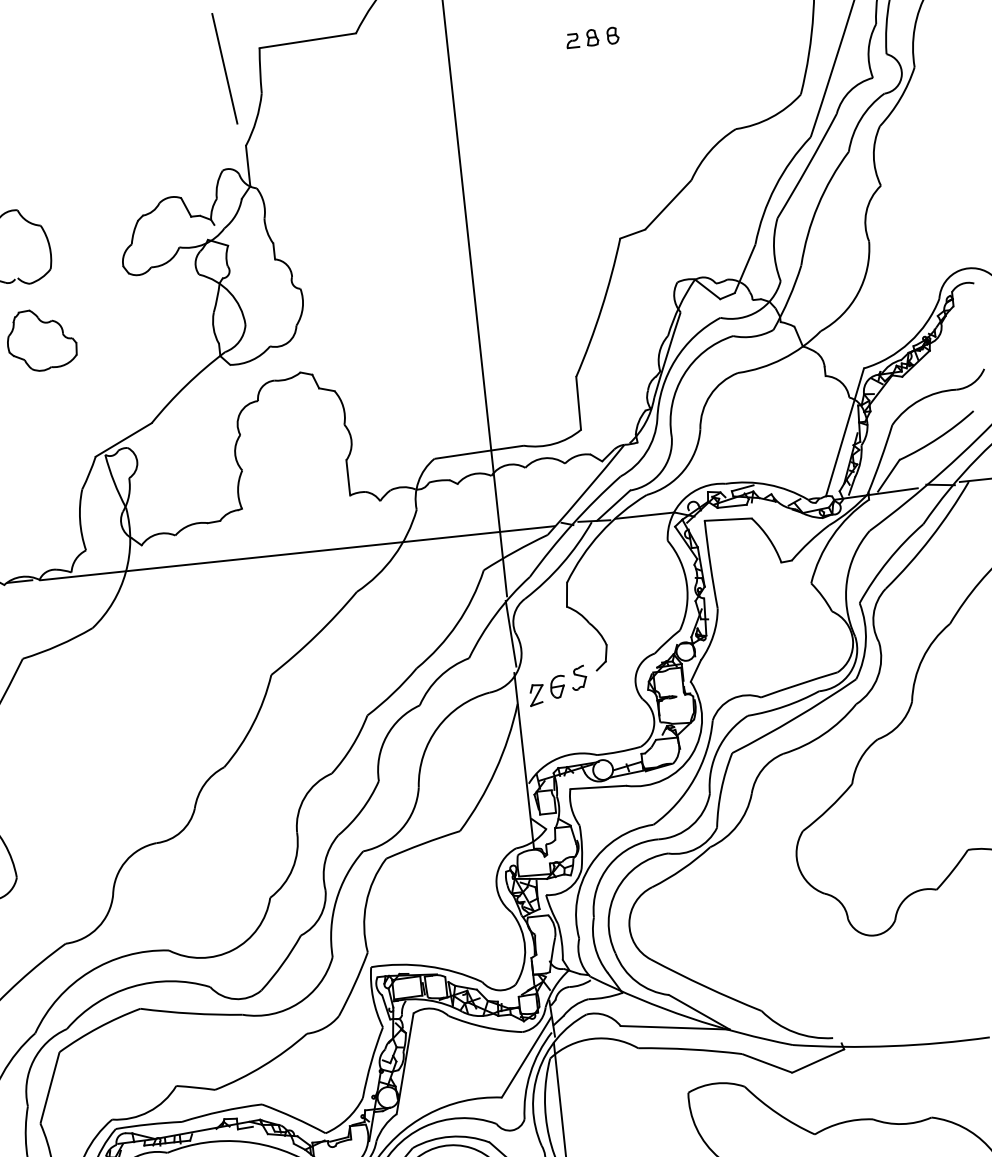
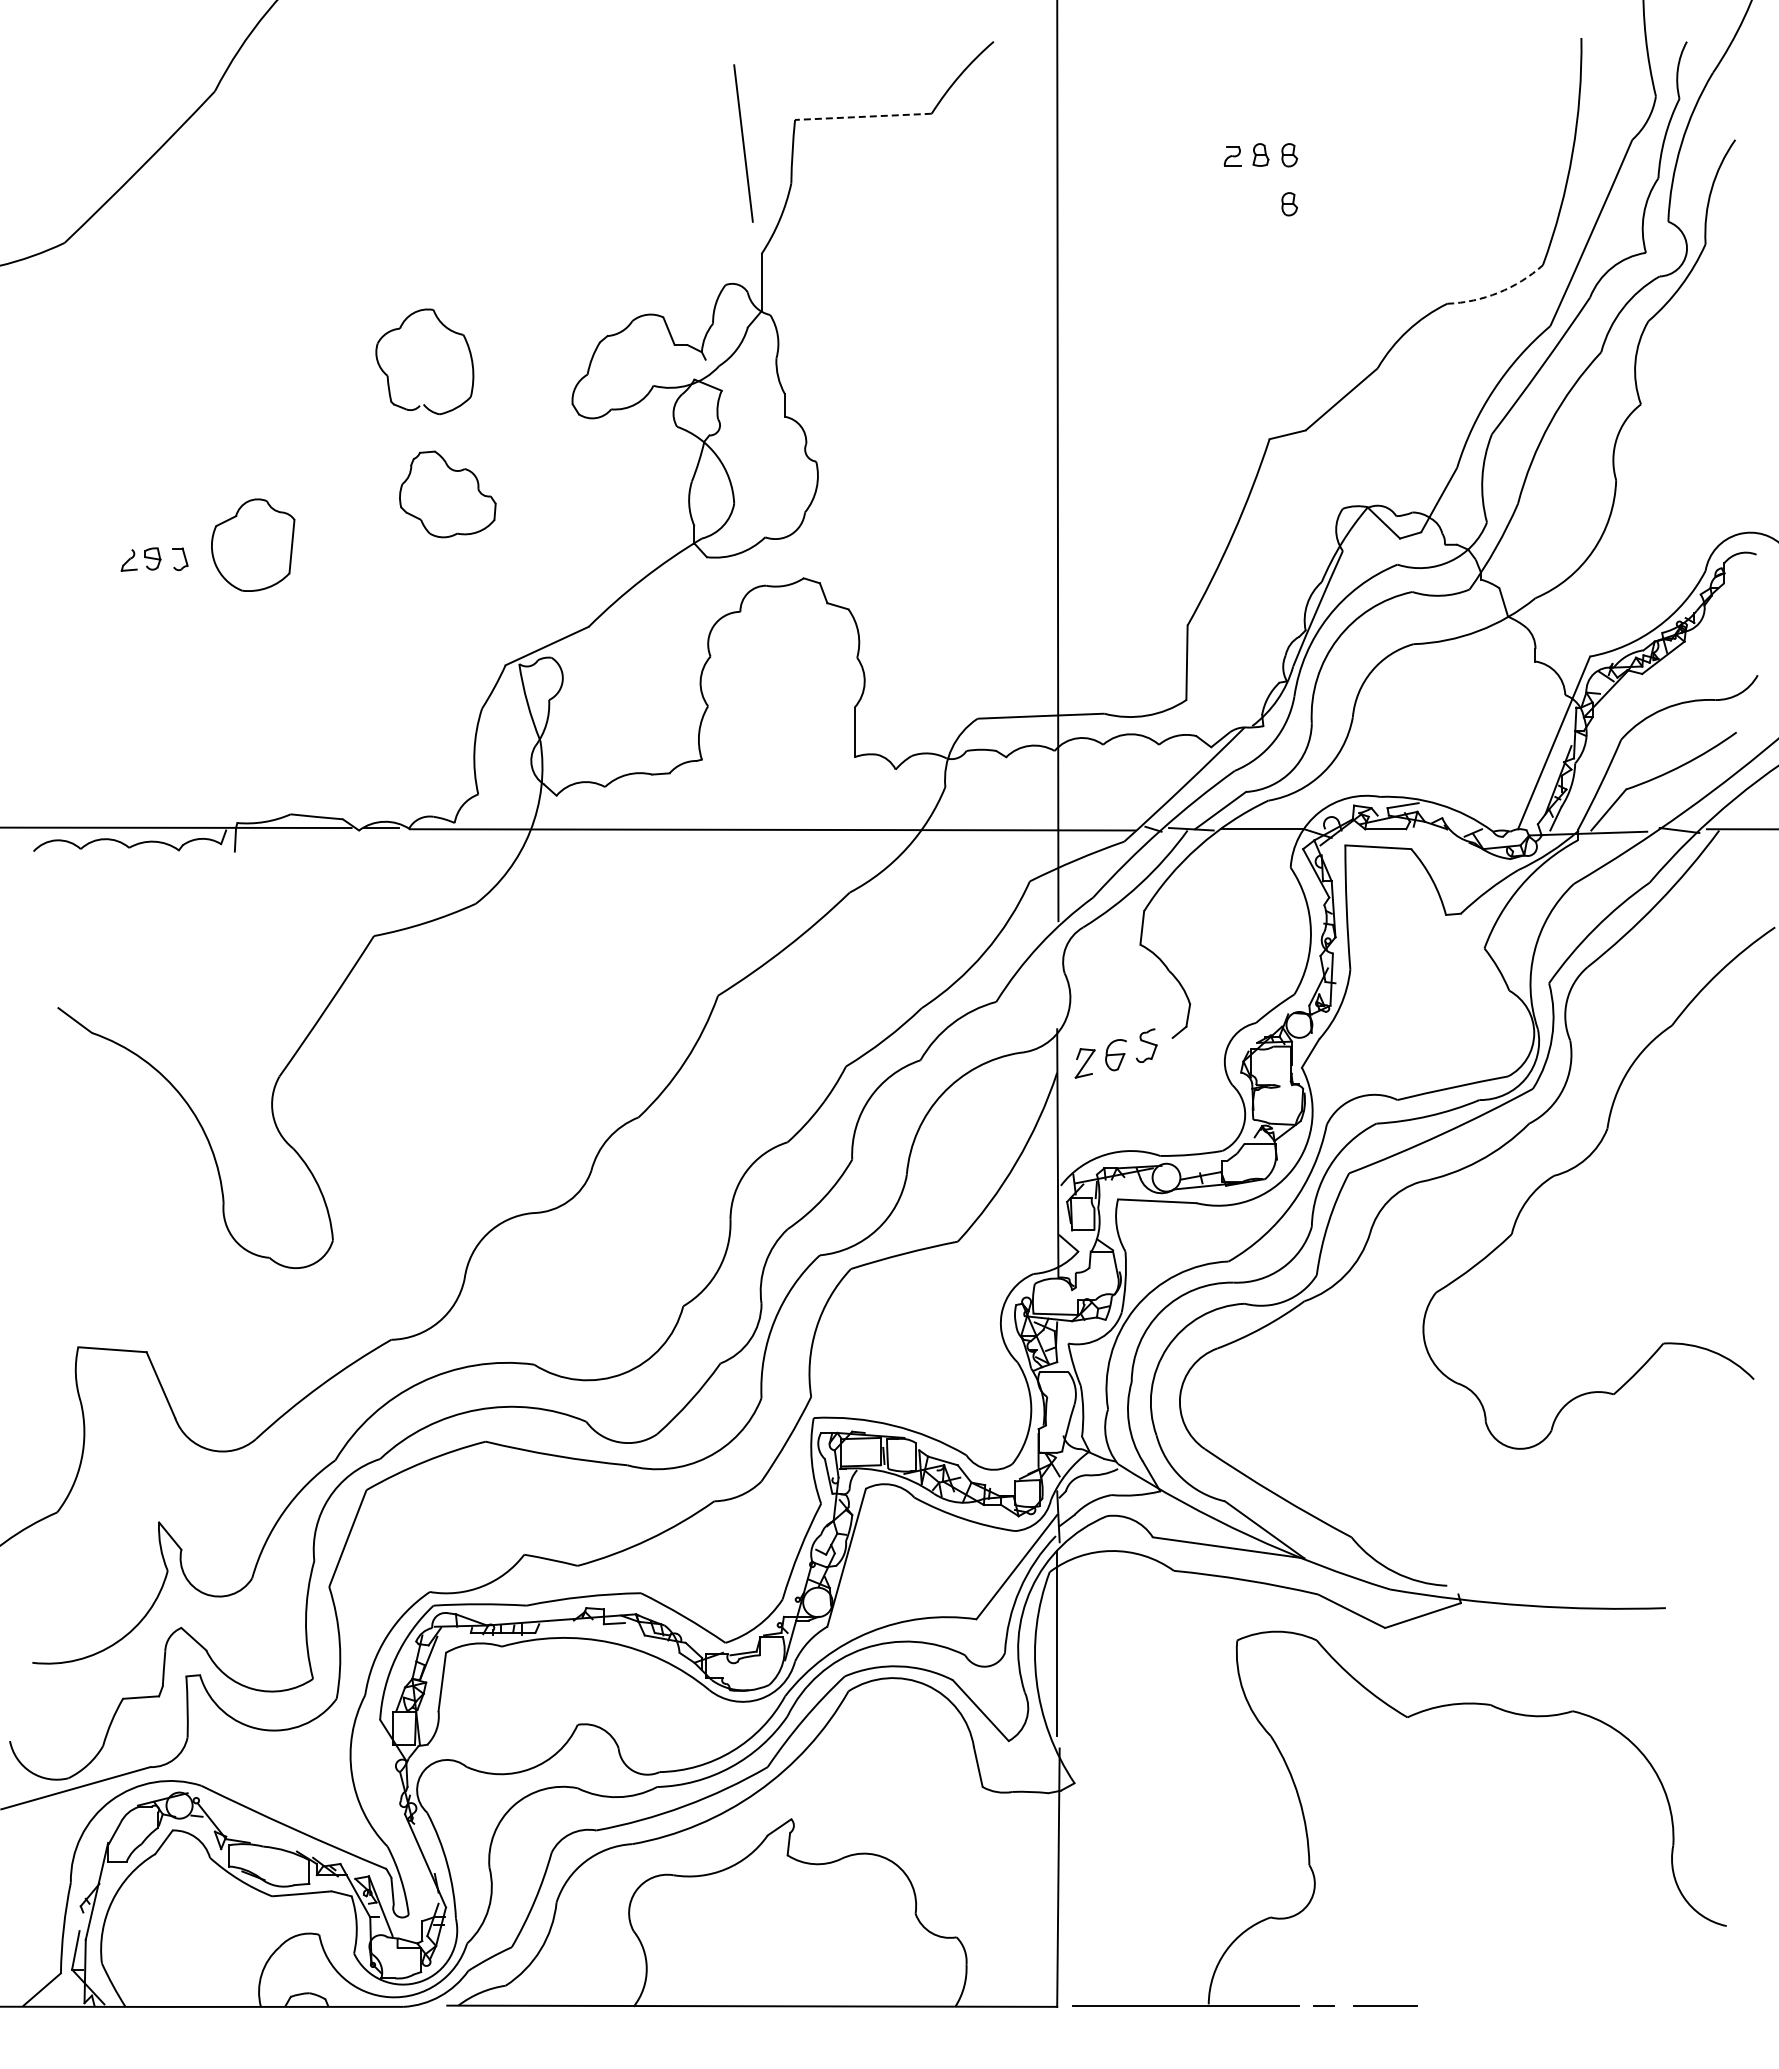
line: (307, 40) -> (862, 116), solid -> dashed
part: (616, 70) -> (1289, 204), added
arc: (771, 117) -> (1498, 292), solid -> dashed
line: (510, 633) -> (1057, 973), removed

